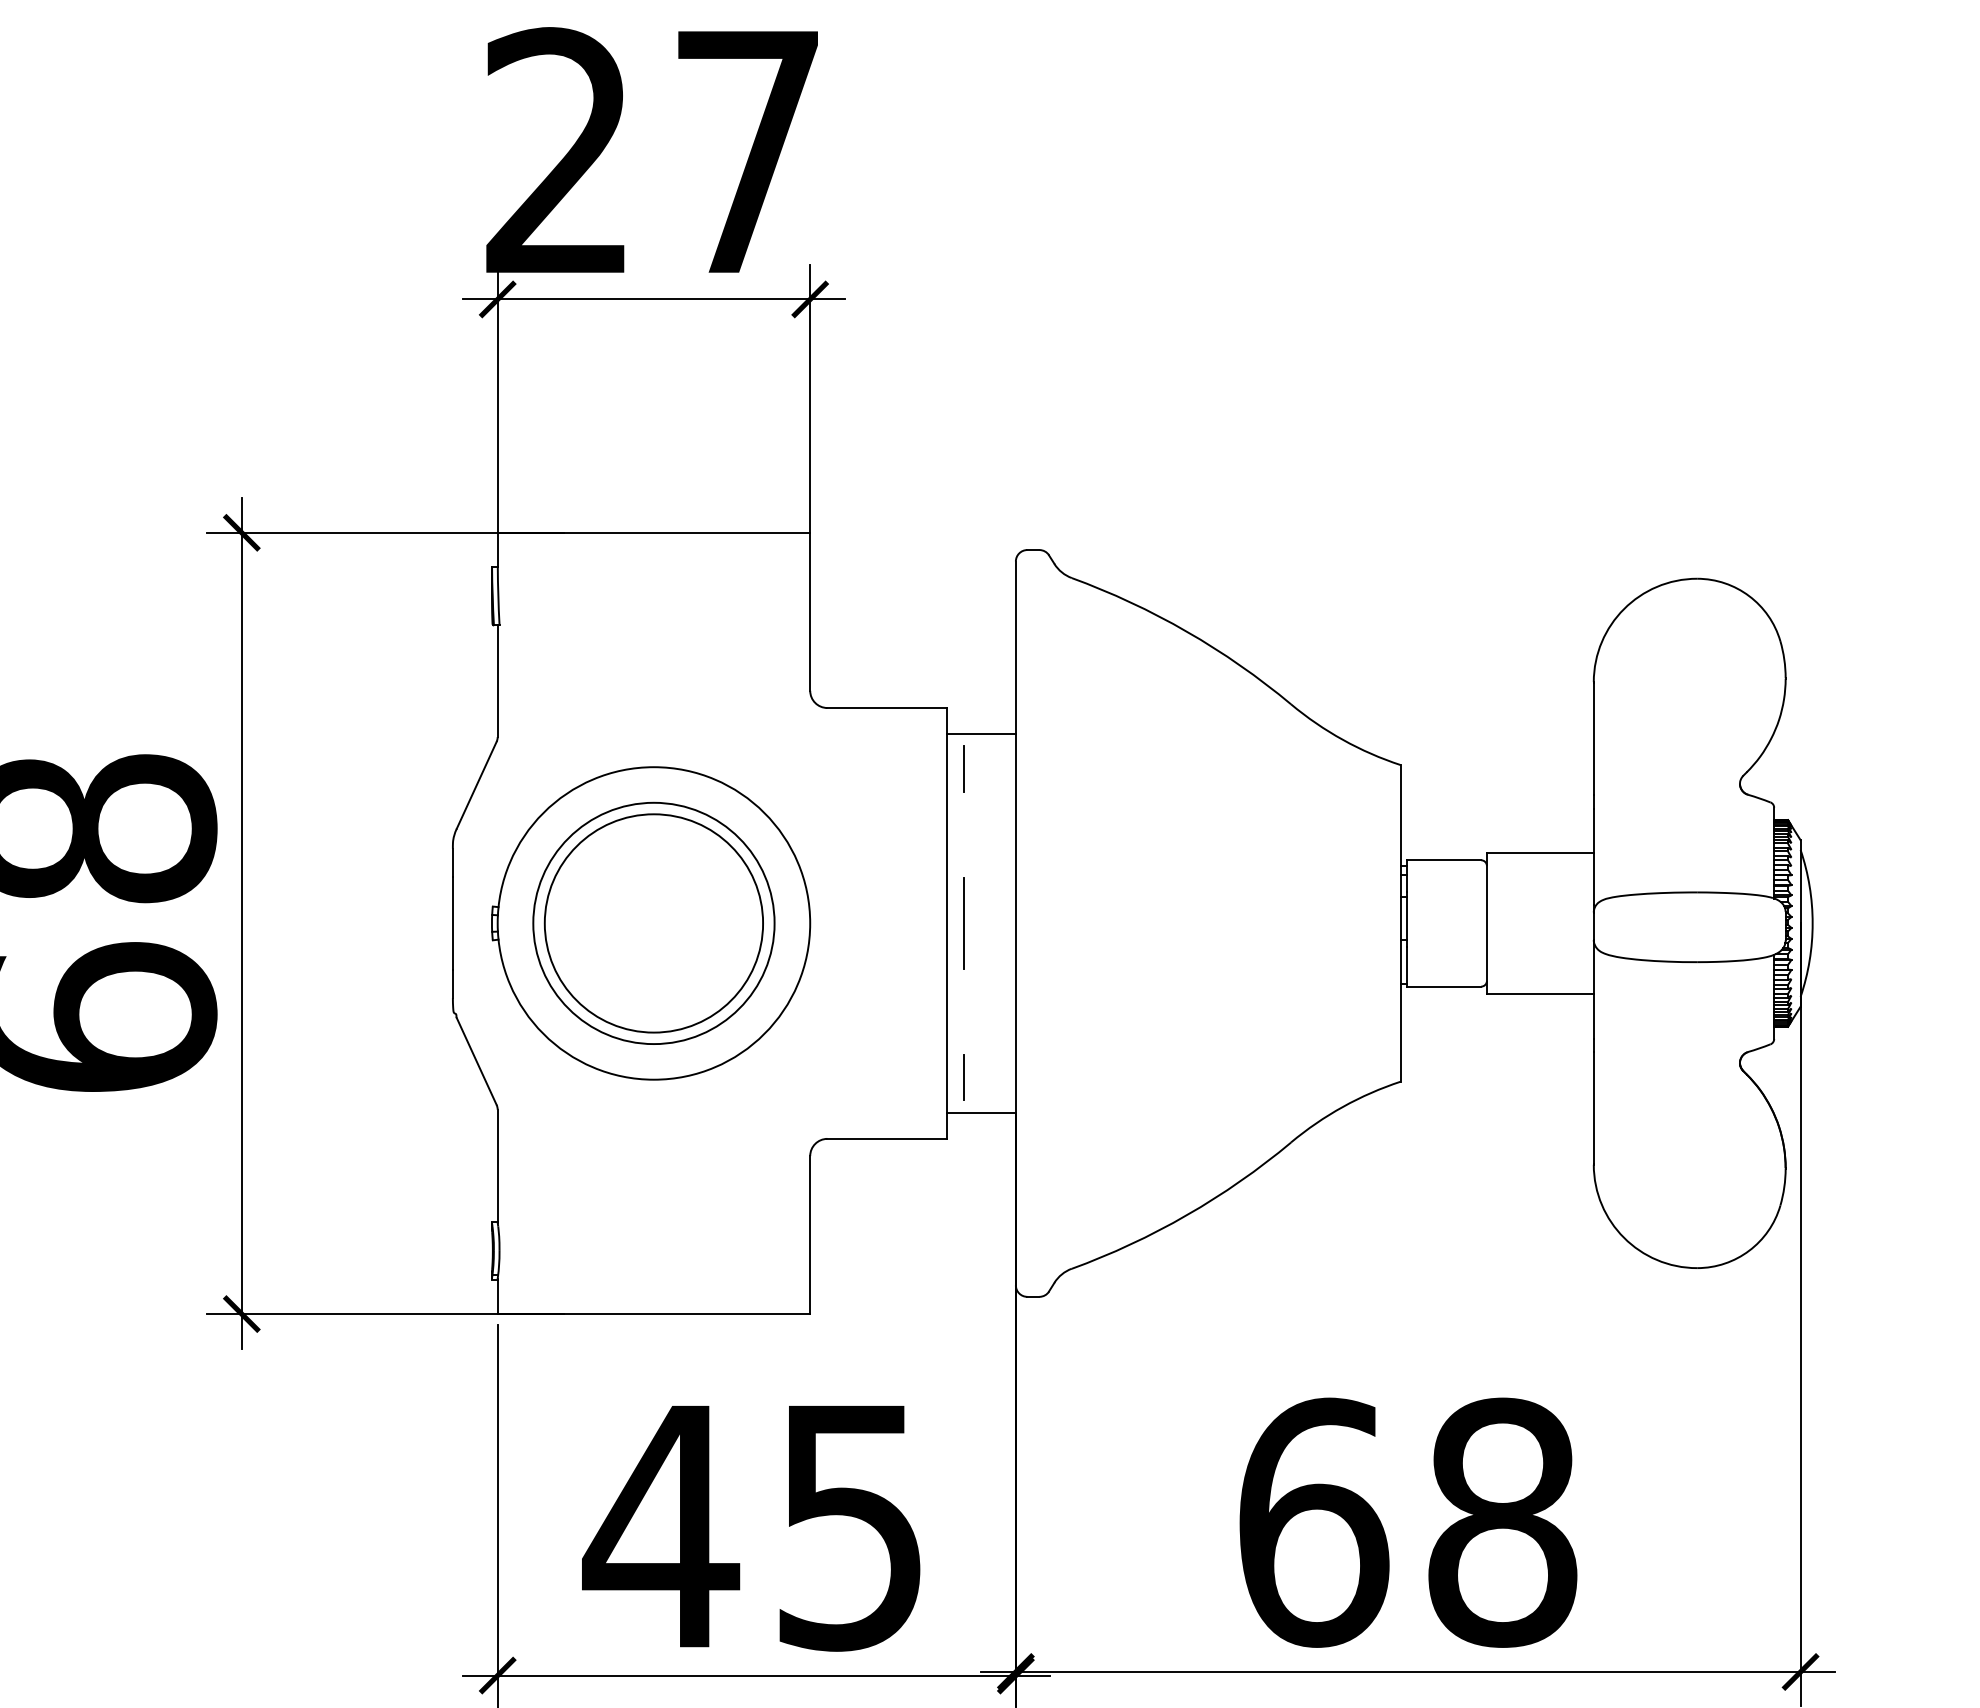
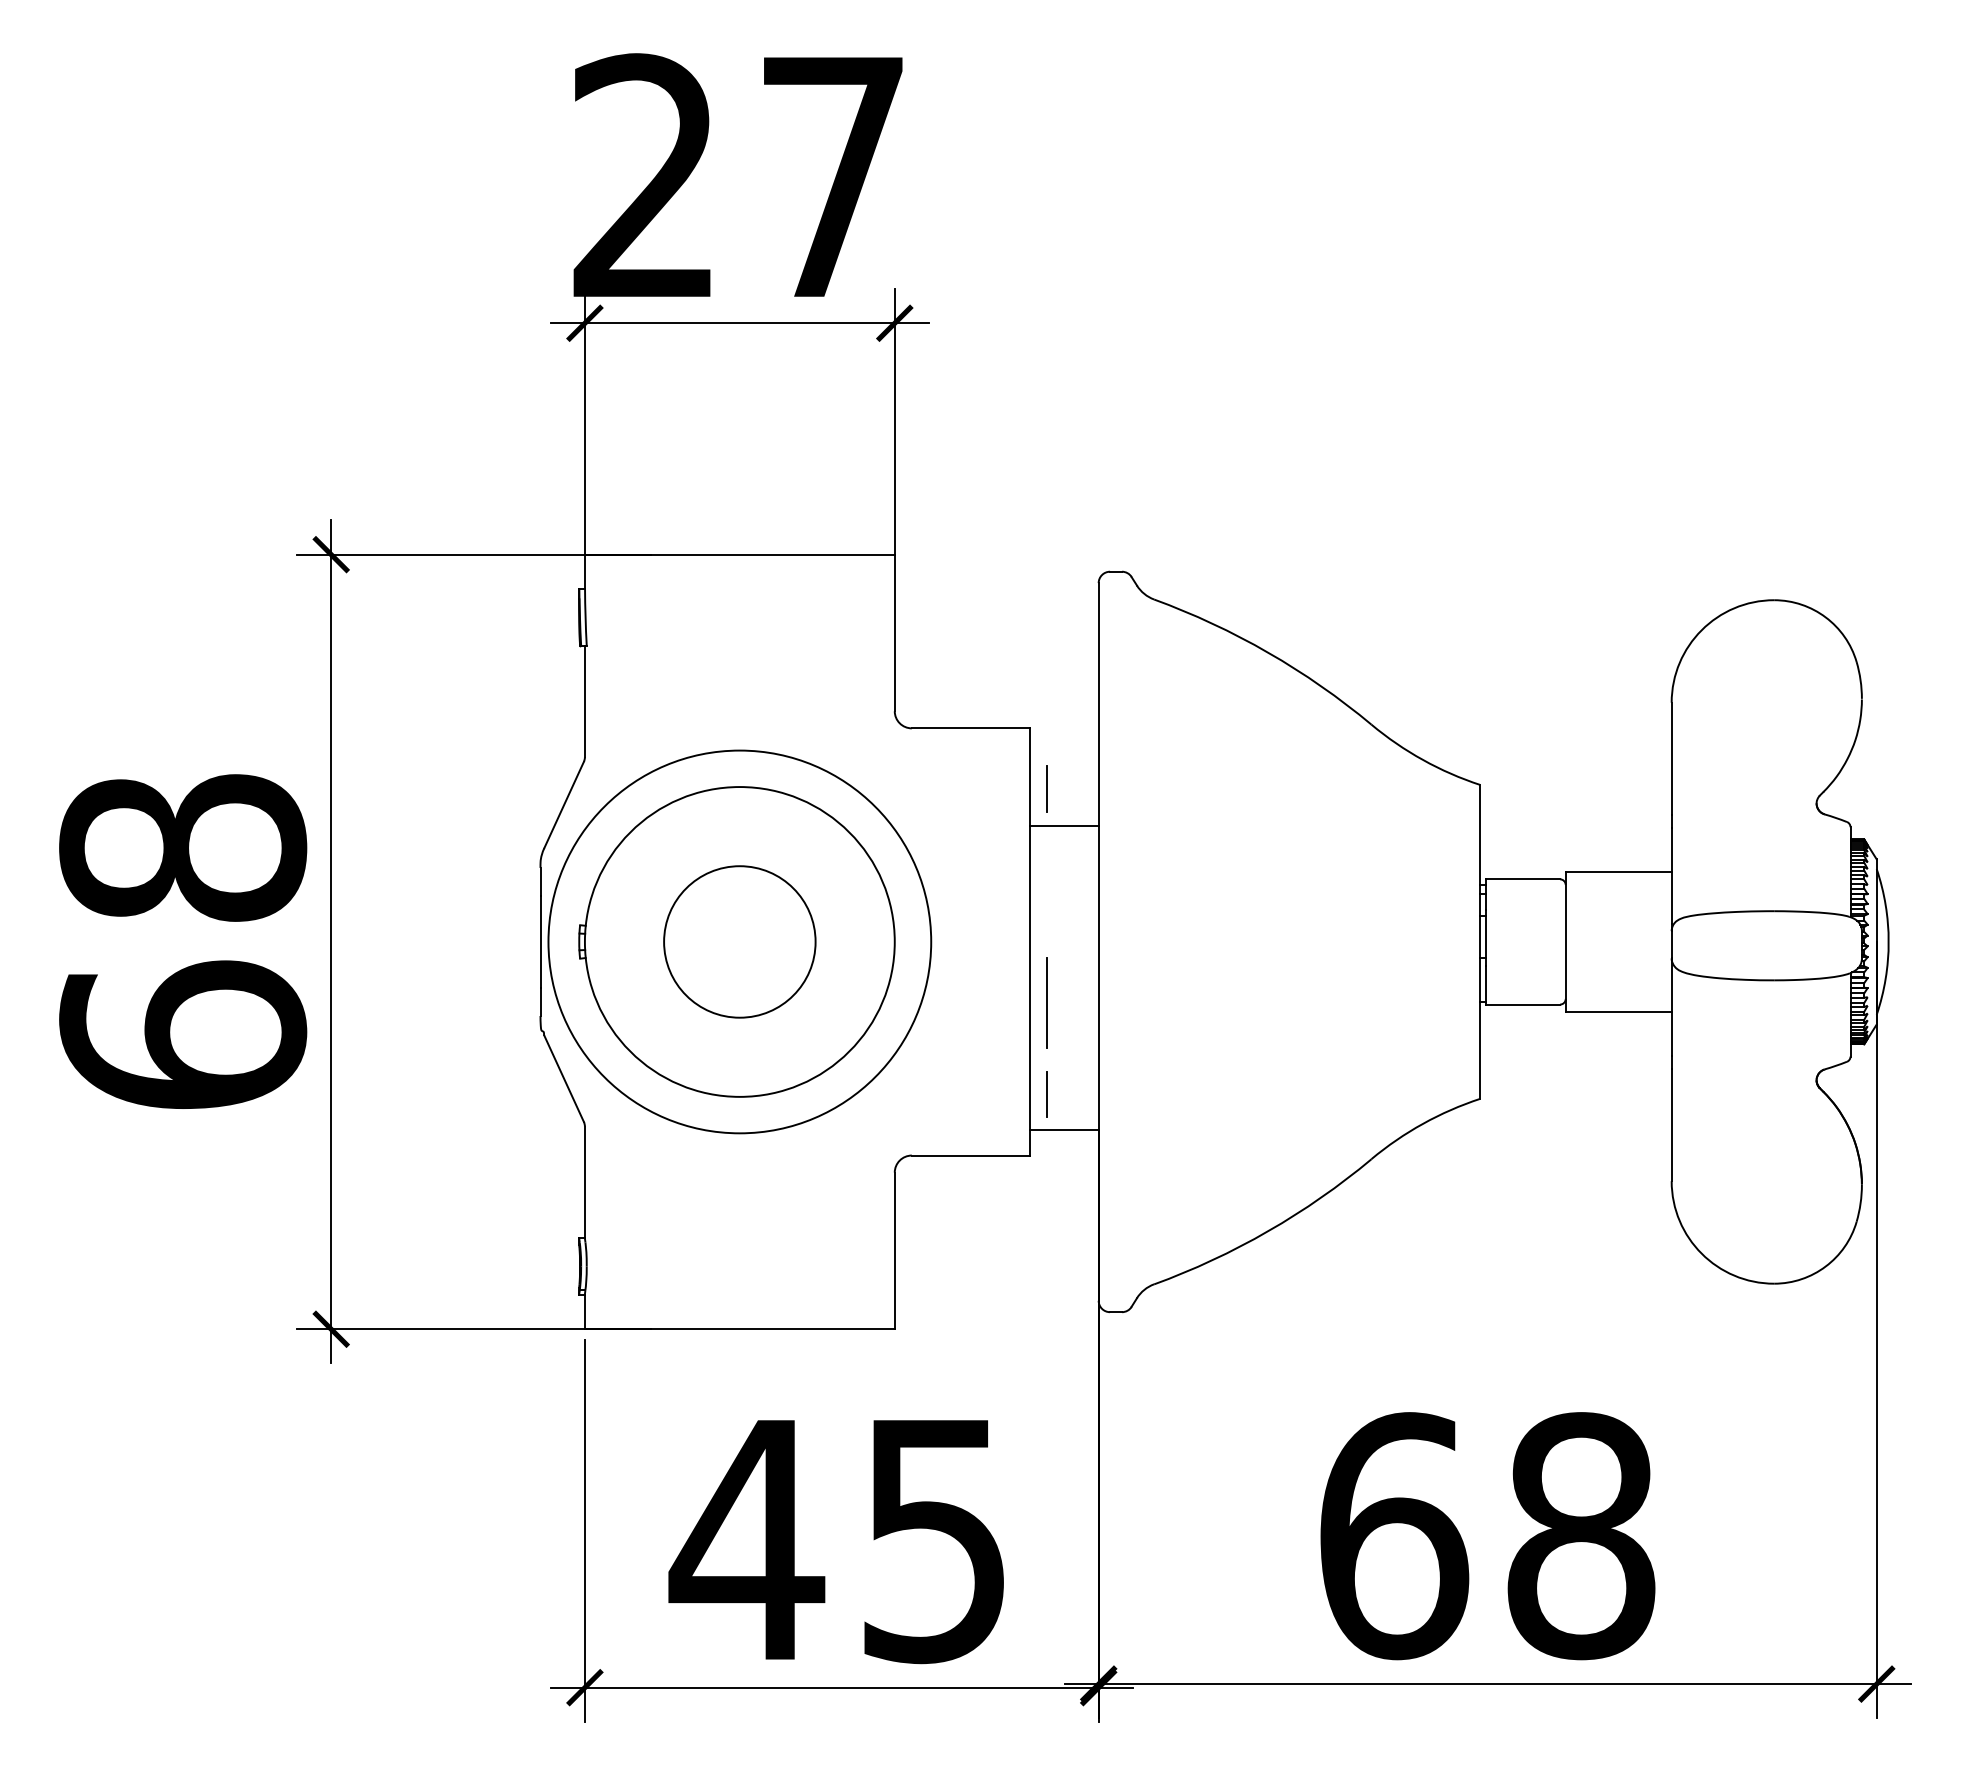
line: (981, 734) -> (1064, 826), moved
circle: (653, 922) -> (739, 941), size x0.7
circle: (653, 922) -> (739, 941), size x1.6
line: (963, 922) -> (1046, 1002), moved

